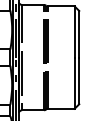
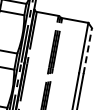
line: (79, 33) -> (88, 50), solid -> dashed

